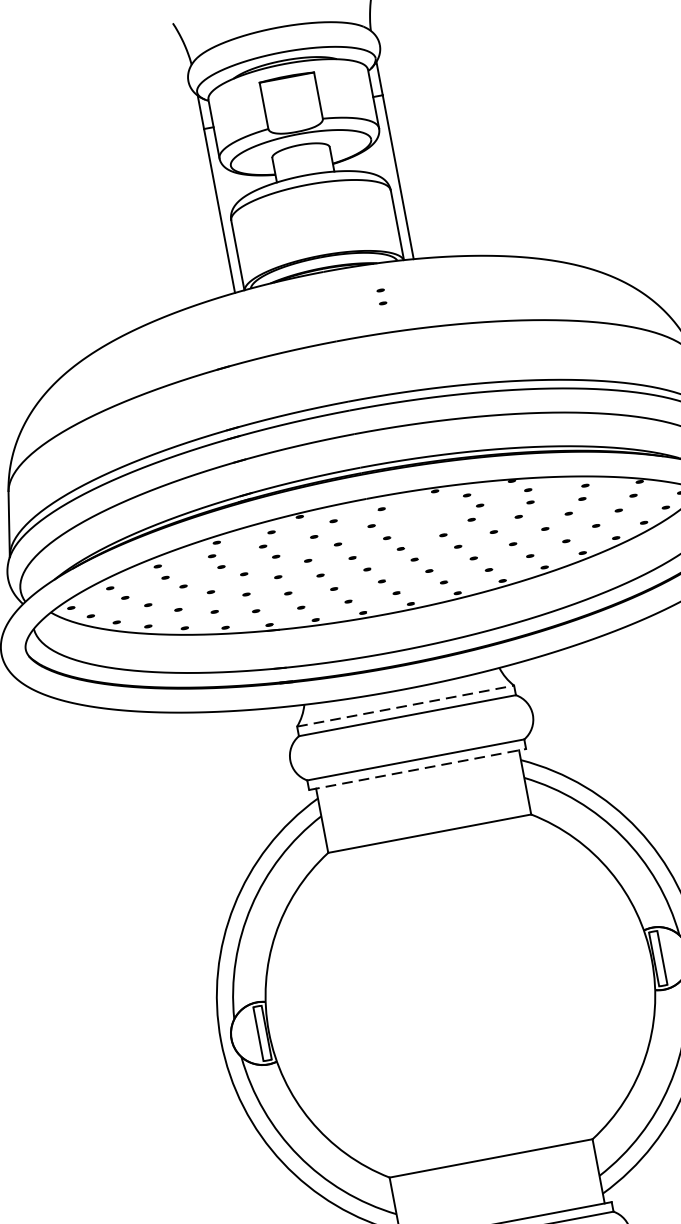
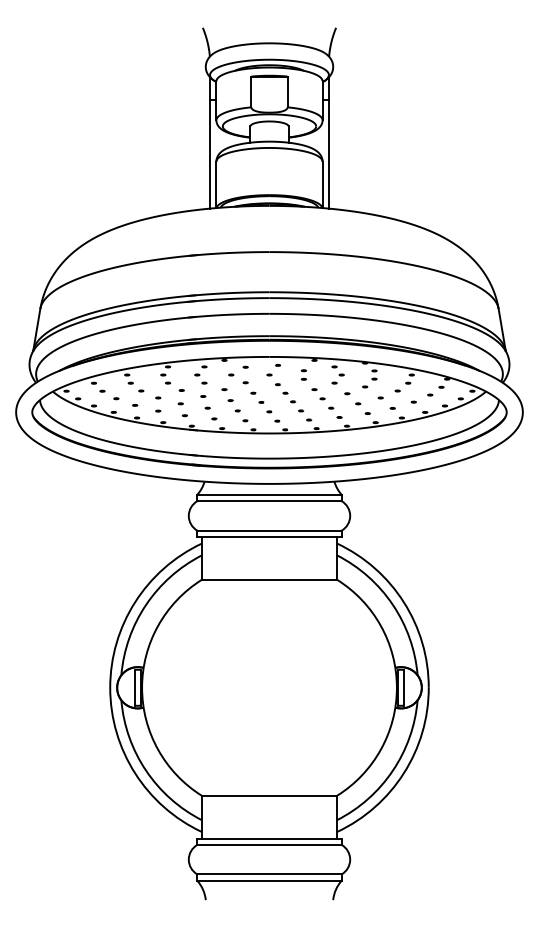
part: (381, 296) -> (303, 374), moved
line: (407, 705) -> (270, 494), dashed -> solid
line: (419, 769) -> (270, 537), dashed -> solid

